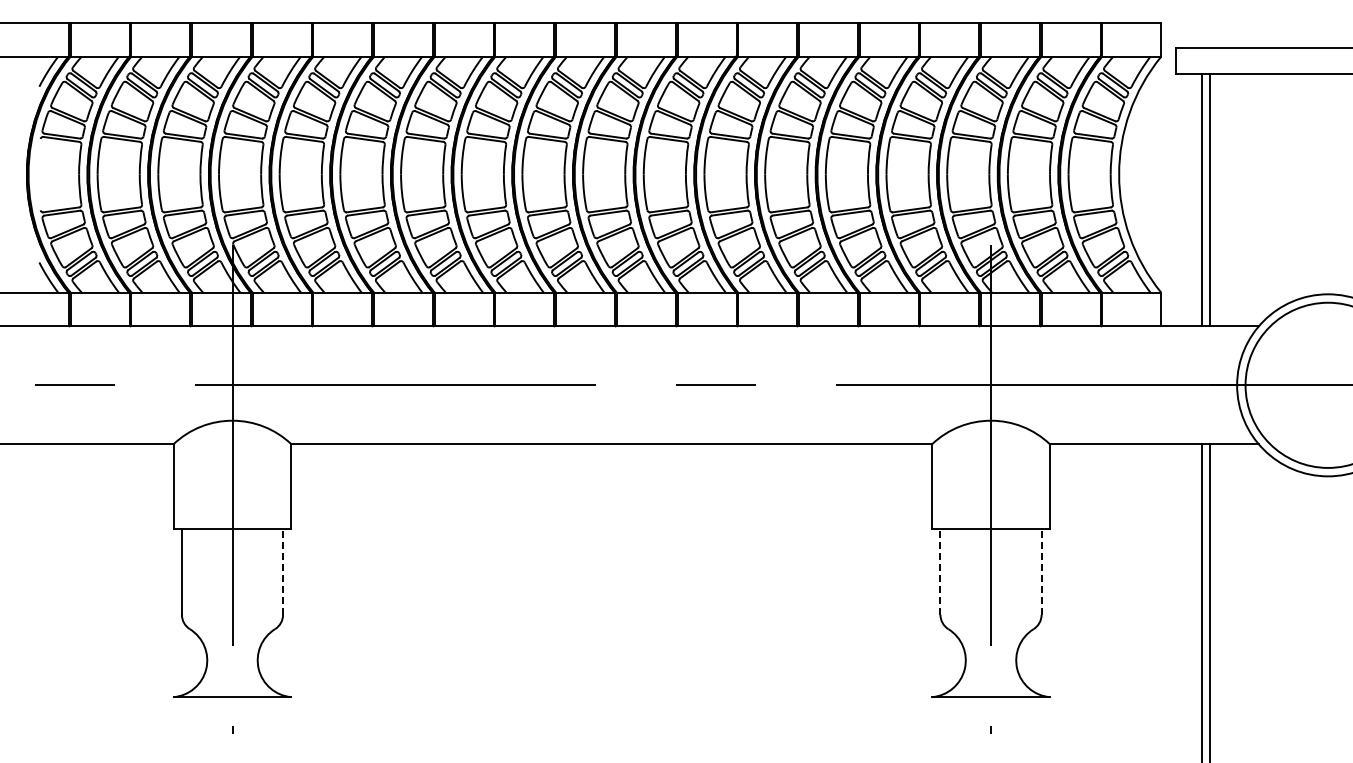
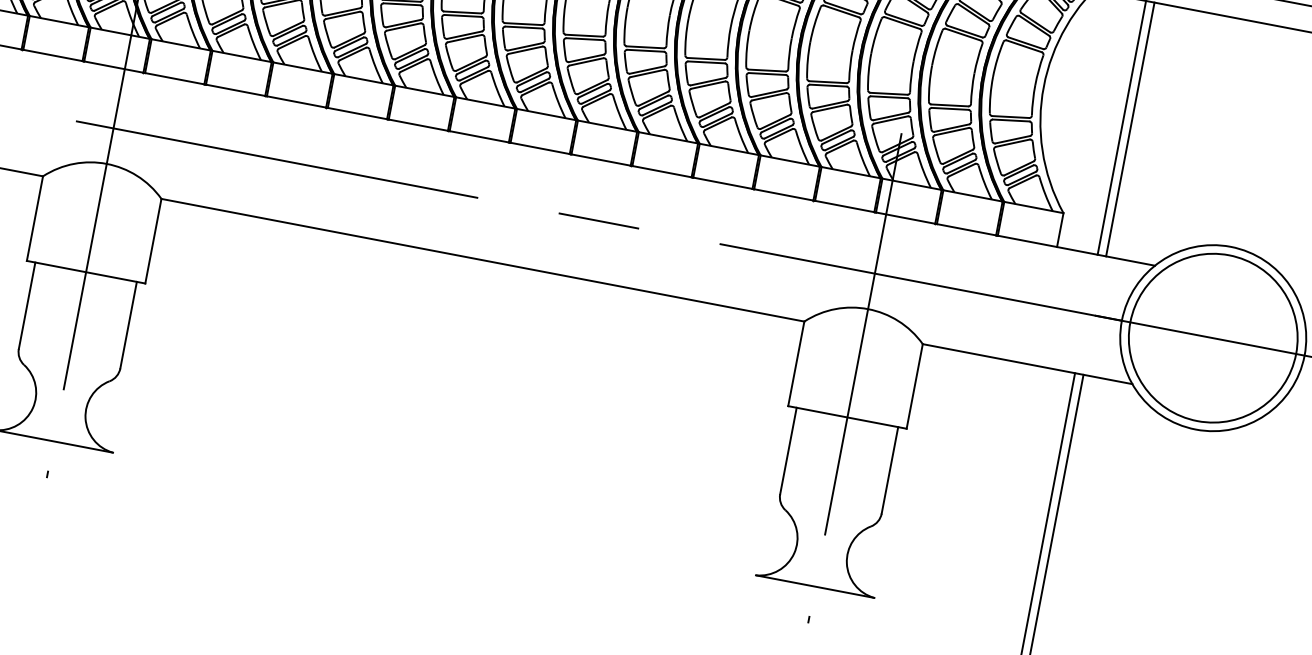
line: (283, 571) -> (129, 325), dashed -> solid
line: (940, 571) -> (788, 450), dashed -> solid
line: (1041, 571) -> (889, 470), dashed -> solid

